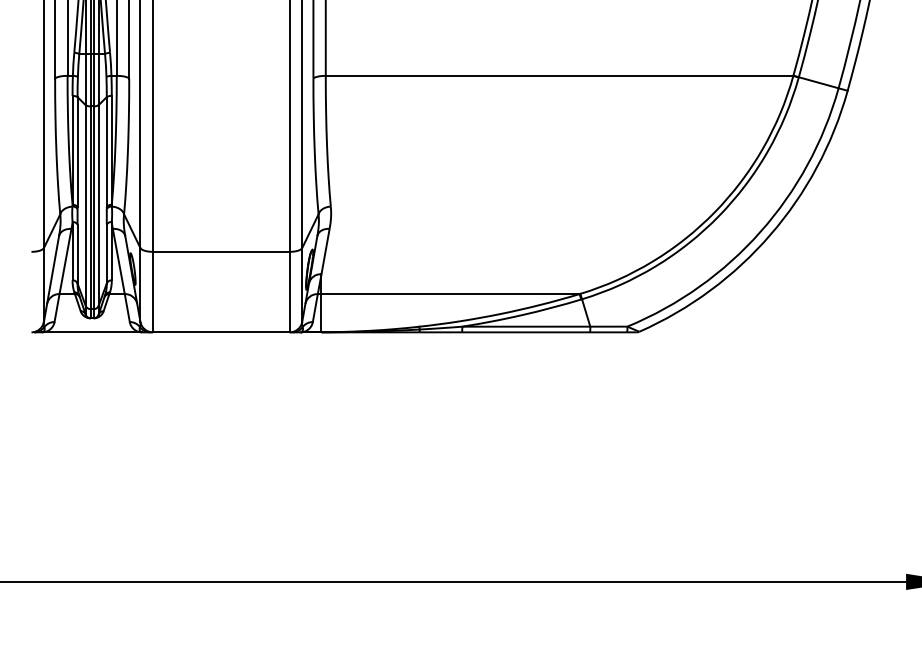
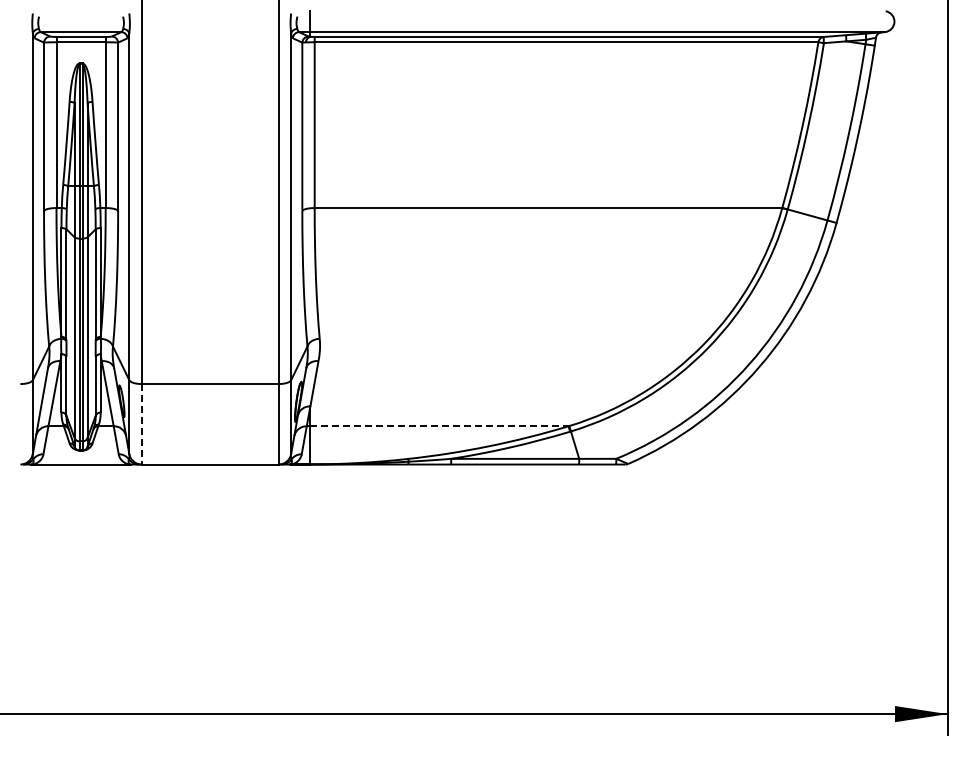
line: (152, 292) -> (141, 424), solid -> dashed
line: (450, 294) -> (439, 426), solid -> dashed

